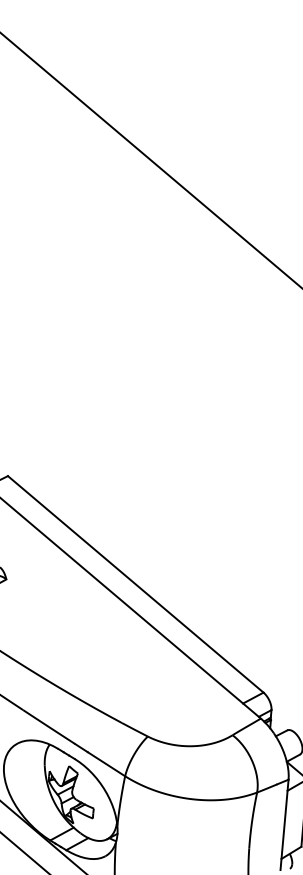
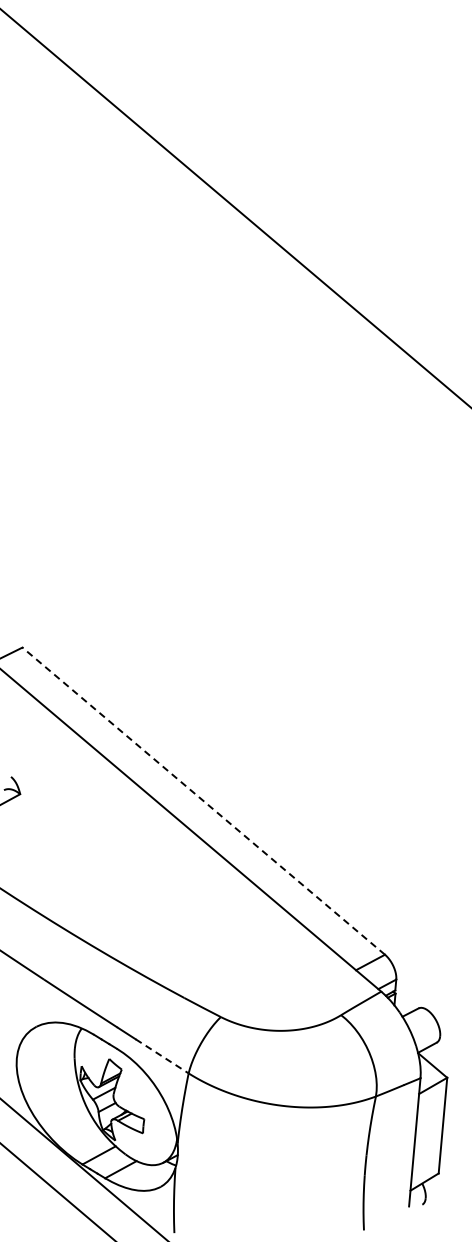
line: (135, 584) -> (203, 801), solid -> dashed
line: (106, 764) -> (162, 1056), solid -> dashed

